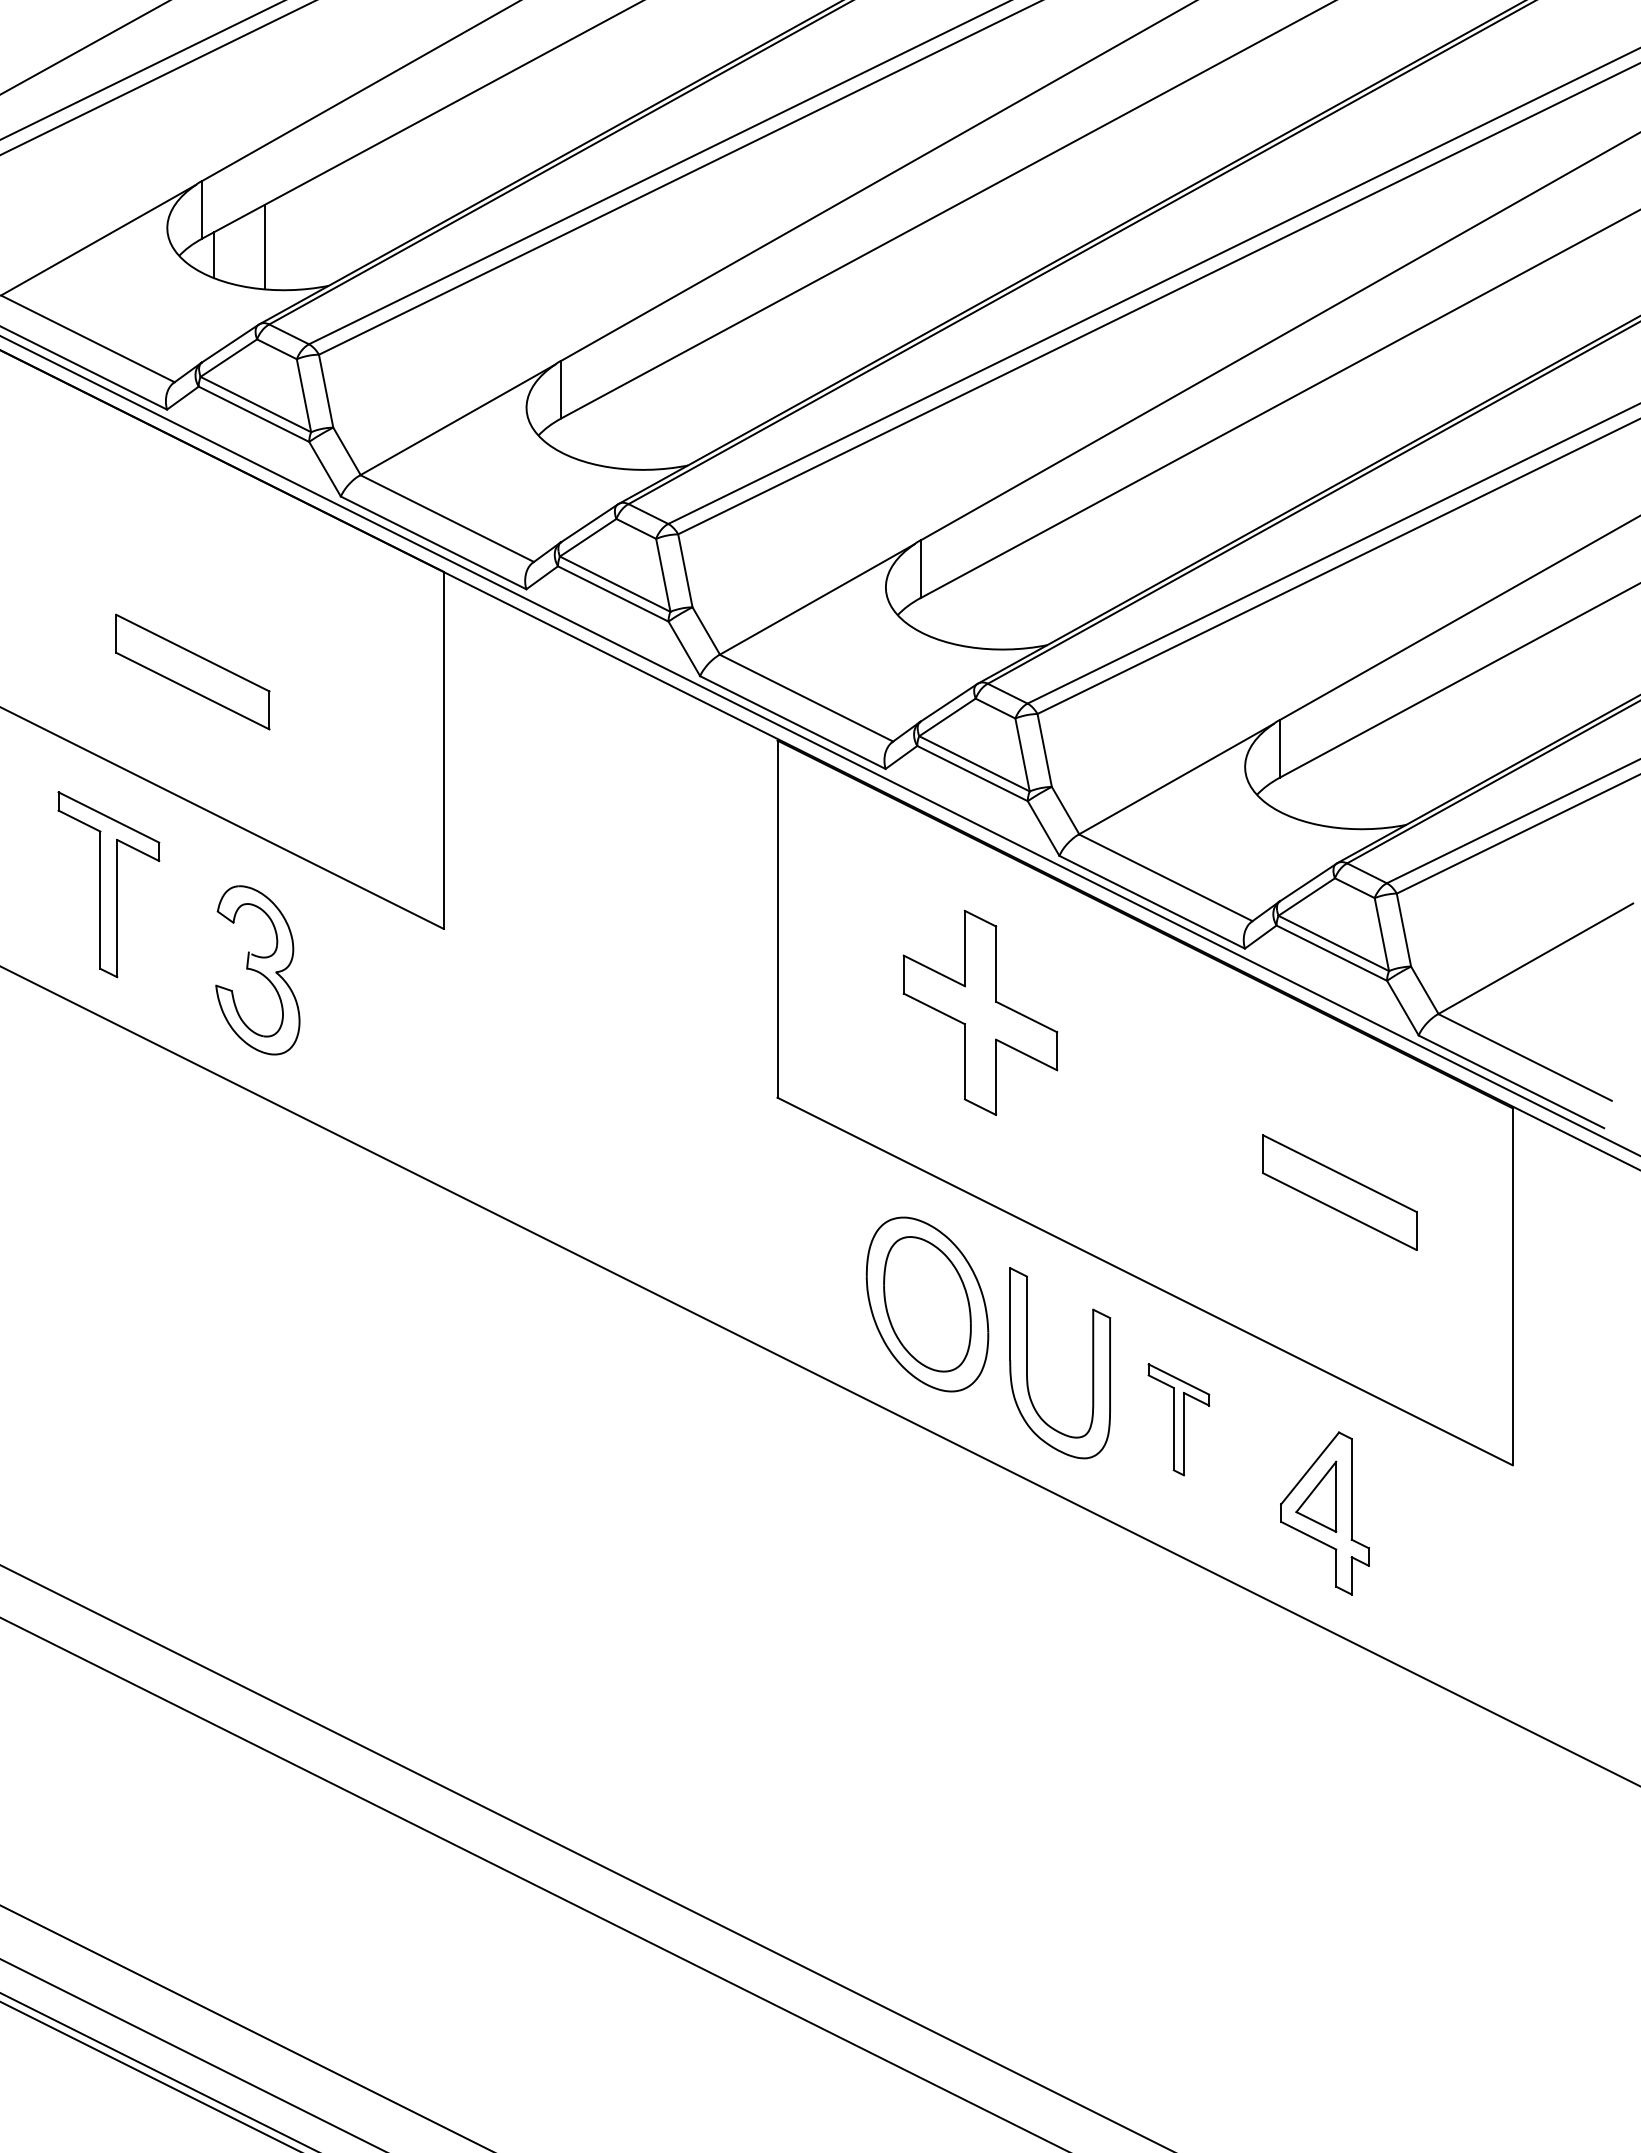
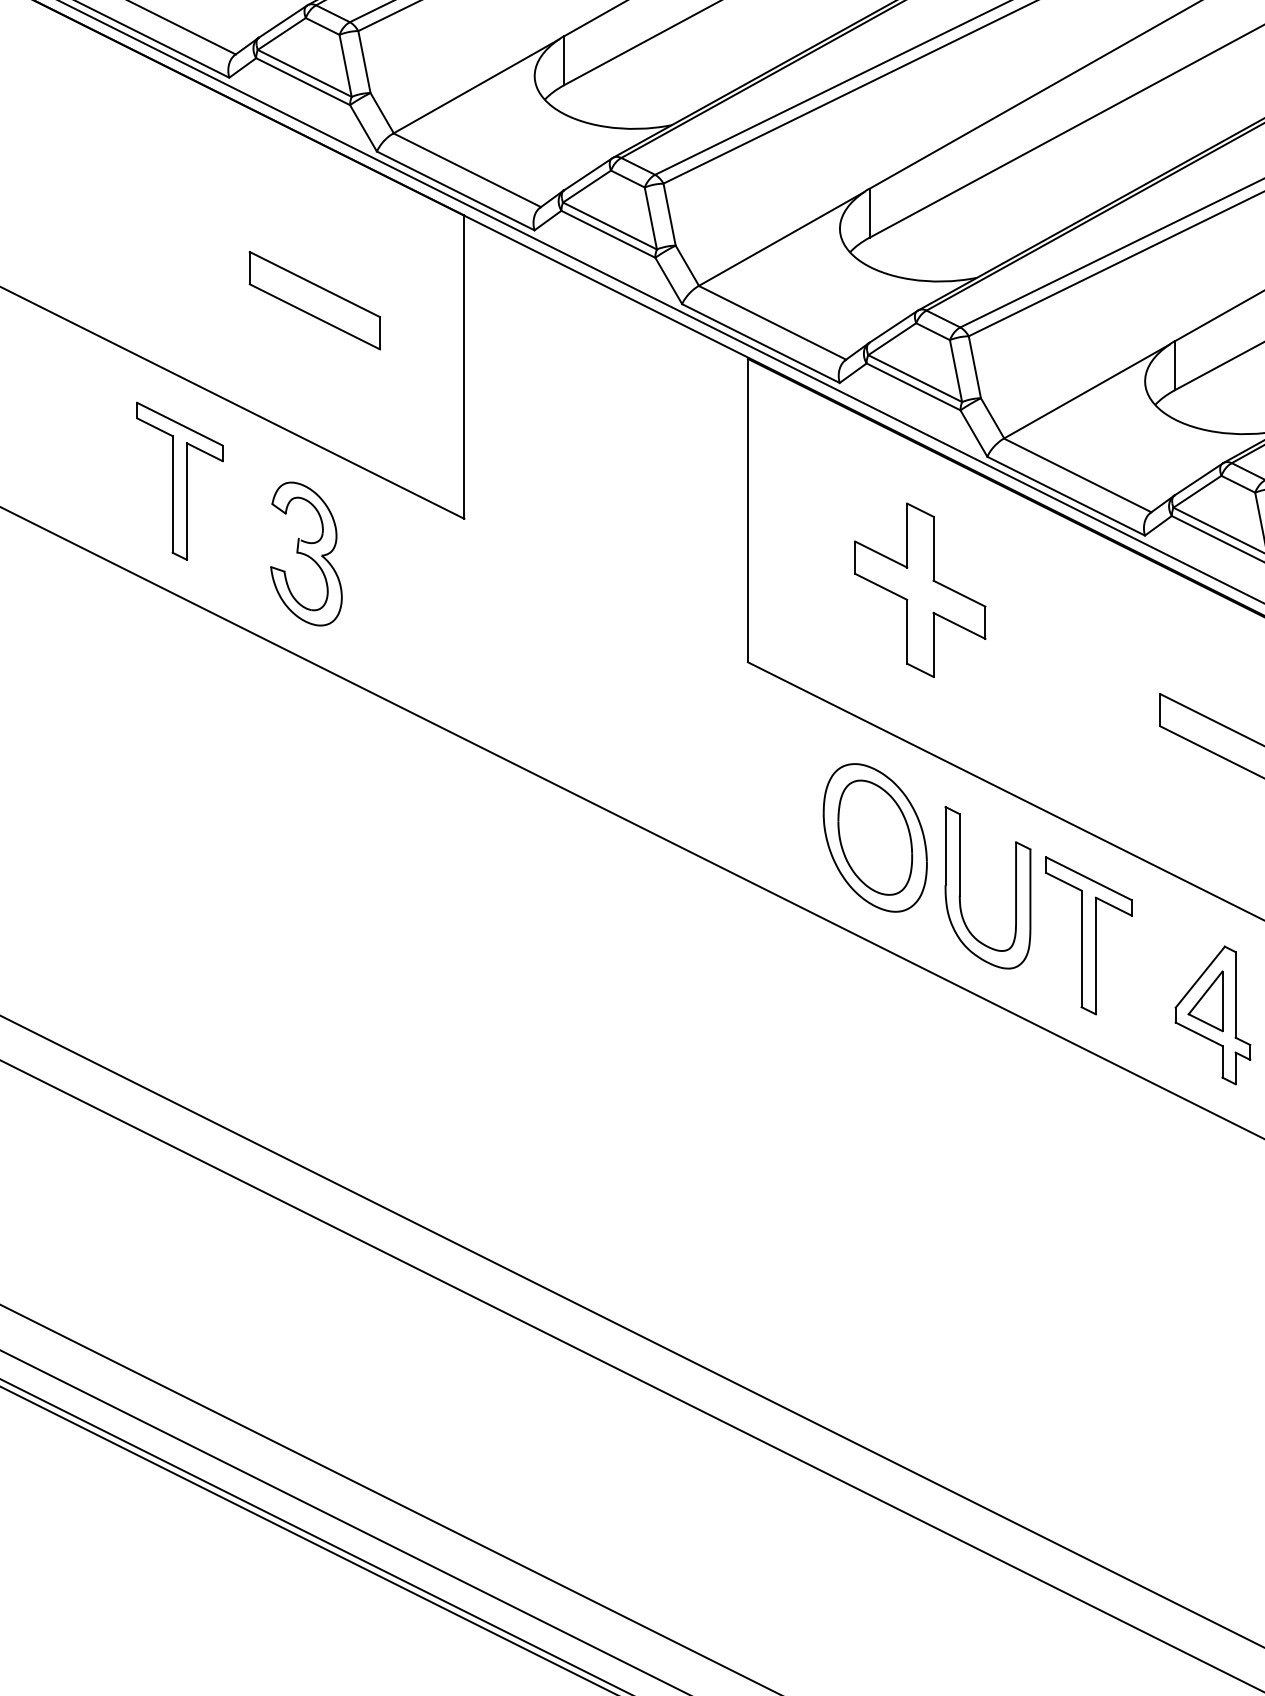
part: (192, 671) -> (314, 300), moved
part: (1178, 1419) -> (1088, 935), size x1.67

